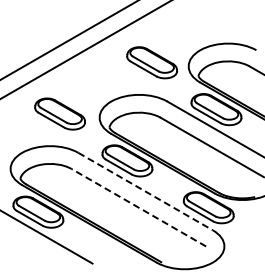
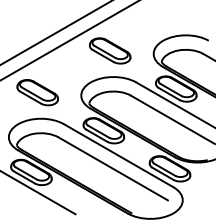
part: (151, 62) -> (109, 50), moved
part: (59, 113) -> (37, 92), moved
line: (145, 191) -> (118, 155), dashed -> solid
line: (138, 207) -> (112, 168), dashed -> solid

